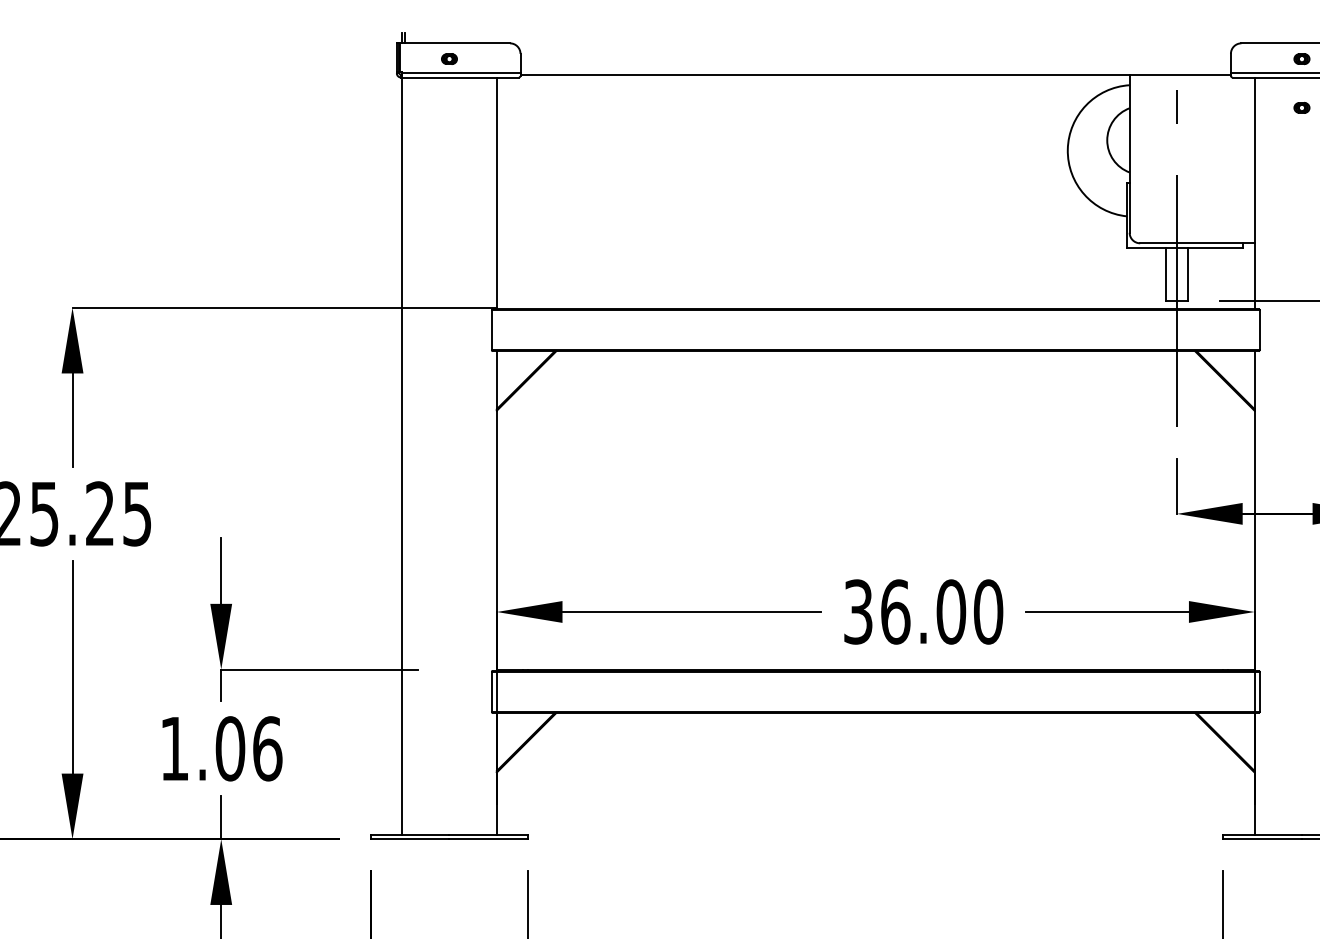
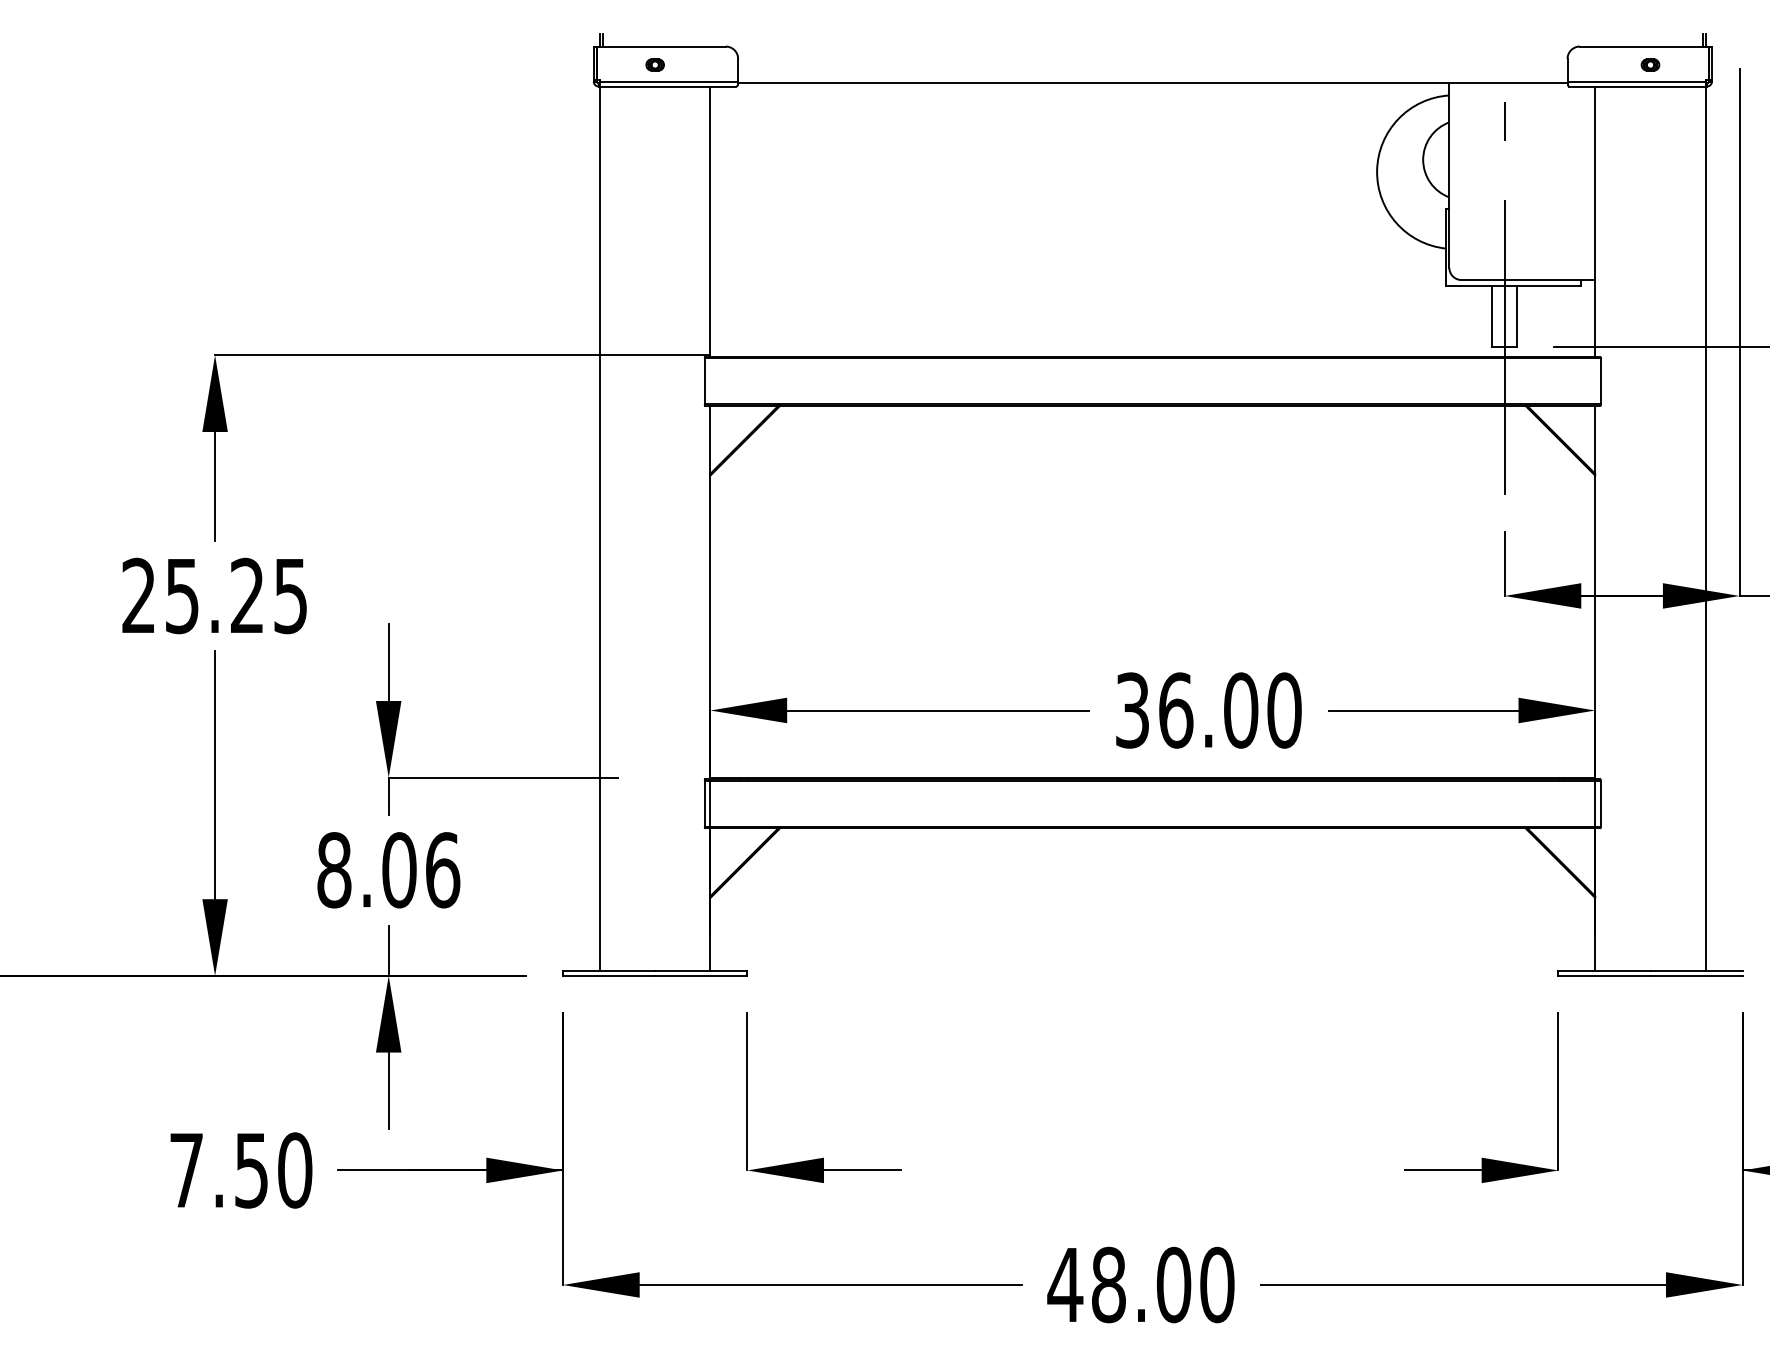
part: (1301, 107) -> (1650, 121), removed
text: (174, 749) -> (334, 870), 1.06 -> 8.06

